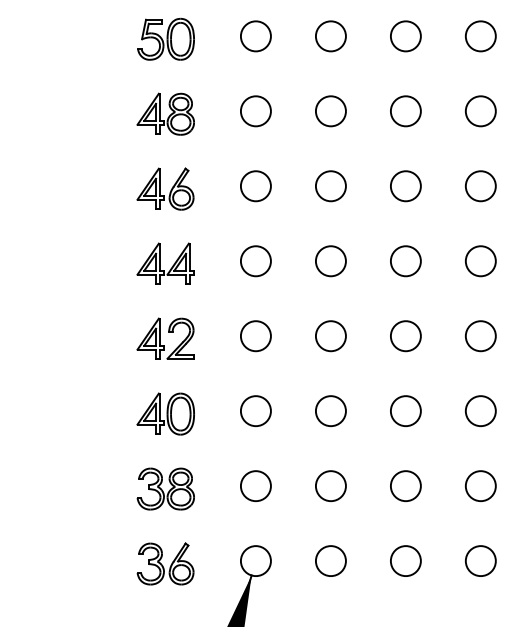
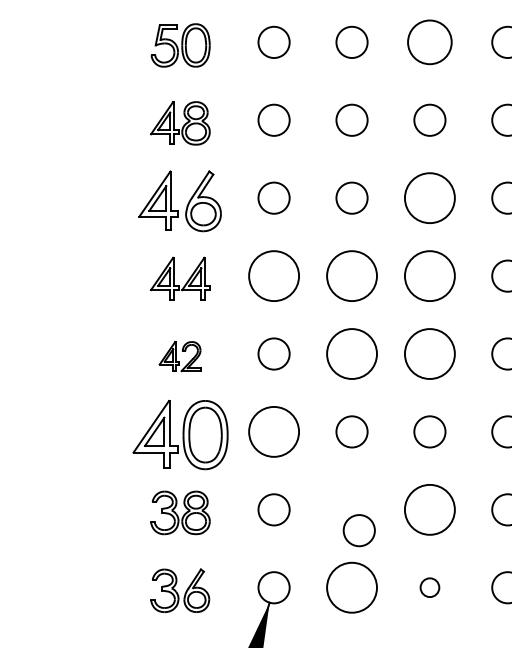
circle: (405, 36) -> (429, 42), size x1.4
circle: (405, 186) -> (429, 198), size x1.6
part: (165, 188) -> (180, 200), size x1.4
circle: (255, 261) -> (273, 276), size x1.6
circle: (330, 261) -> (351, 276), size x1.6
circle: (405, 261) -> (429, 276), size x1.6
circle: (330, 336) -> (351, 354), size x1.6
circle: (405, 336) -> (429, 354), size x1.6
part: (165, 338) -> (180, 356), size x0.7
circle: (255, 411) -> (273, 432), size x1.6
part: (165, 413) -> (180, 434), size x1.6
circle: (330, 485) -> (358, 529), moved
circle: (405, 486) -> (429, 510), size x1.6
circle: (405, 560) -> (429, 587), size x0.6
circle: (330, 561) -> (351, 588), size x1.6

